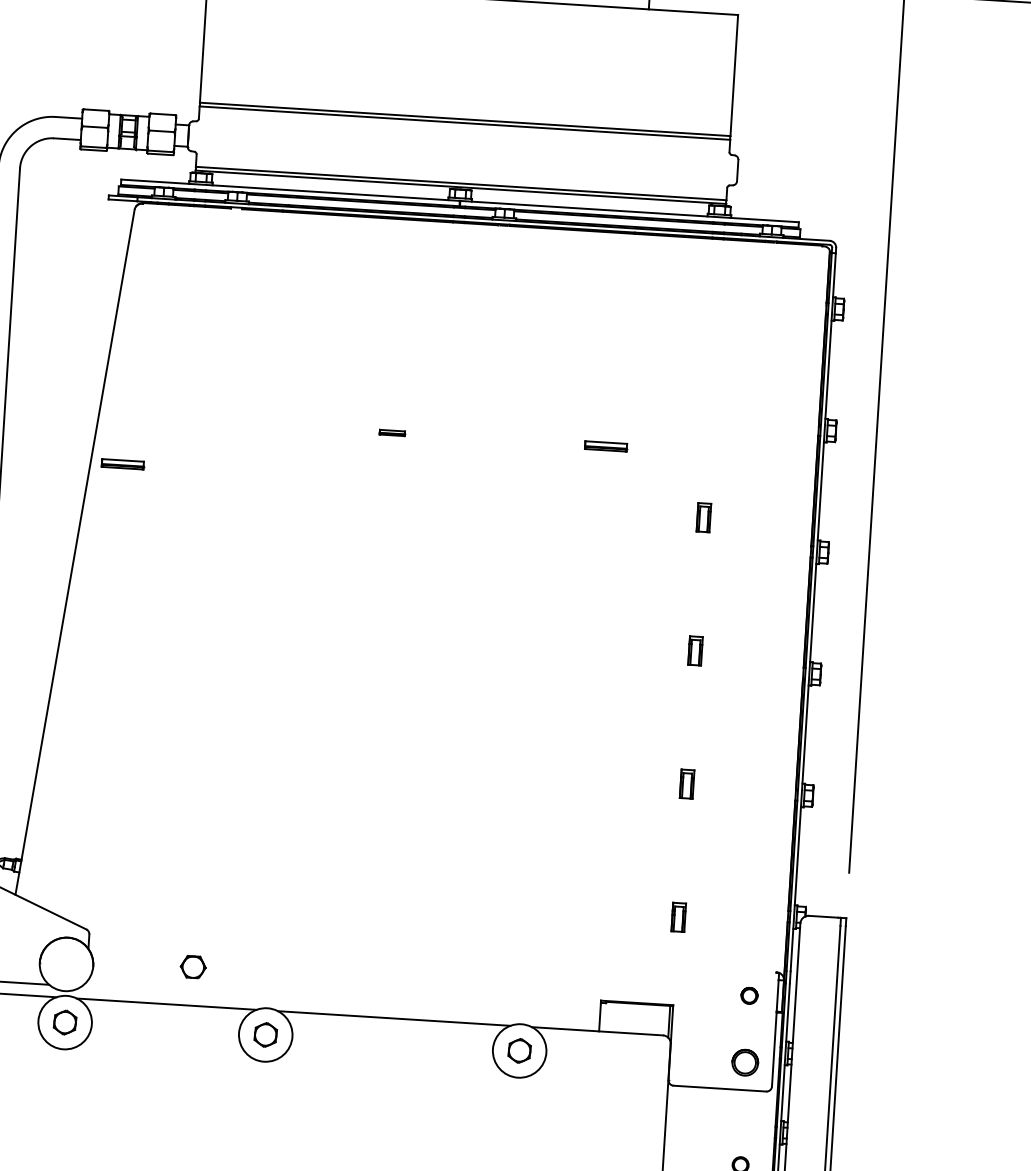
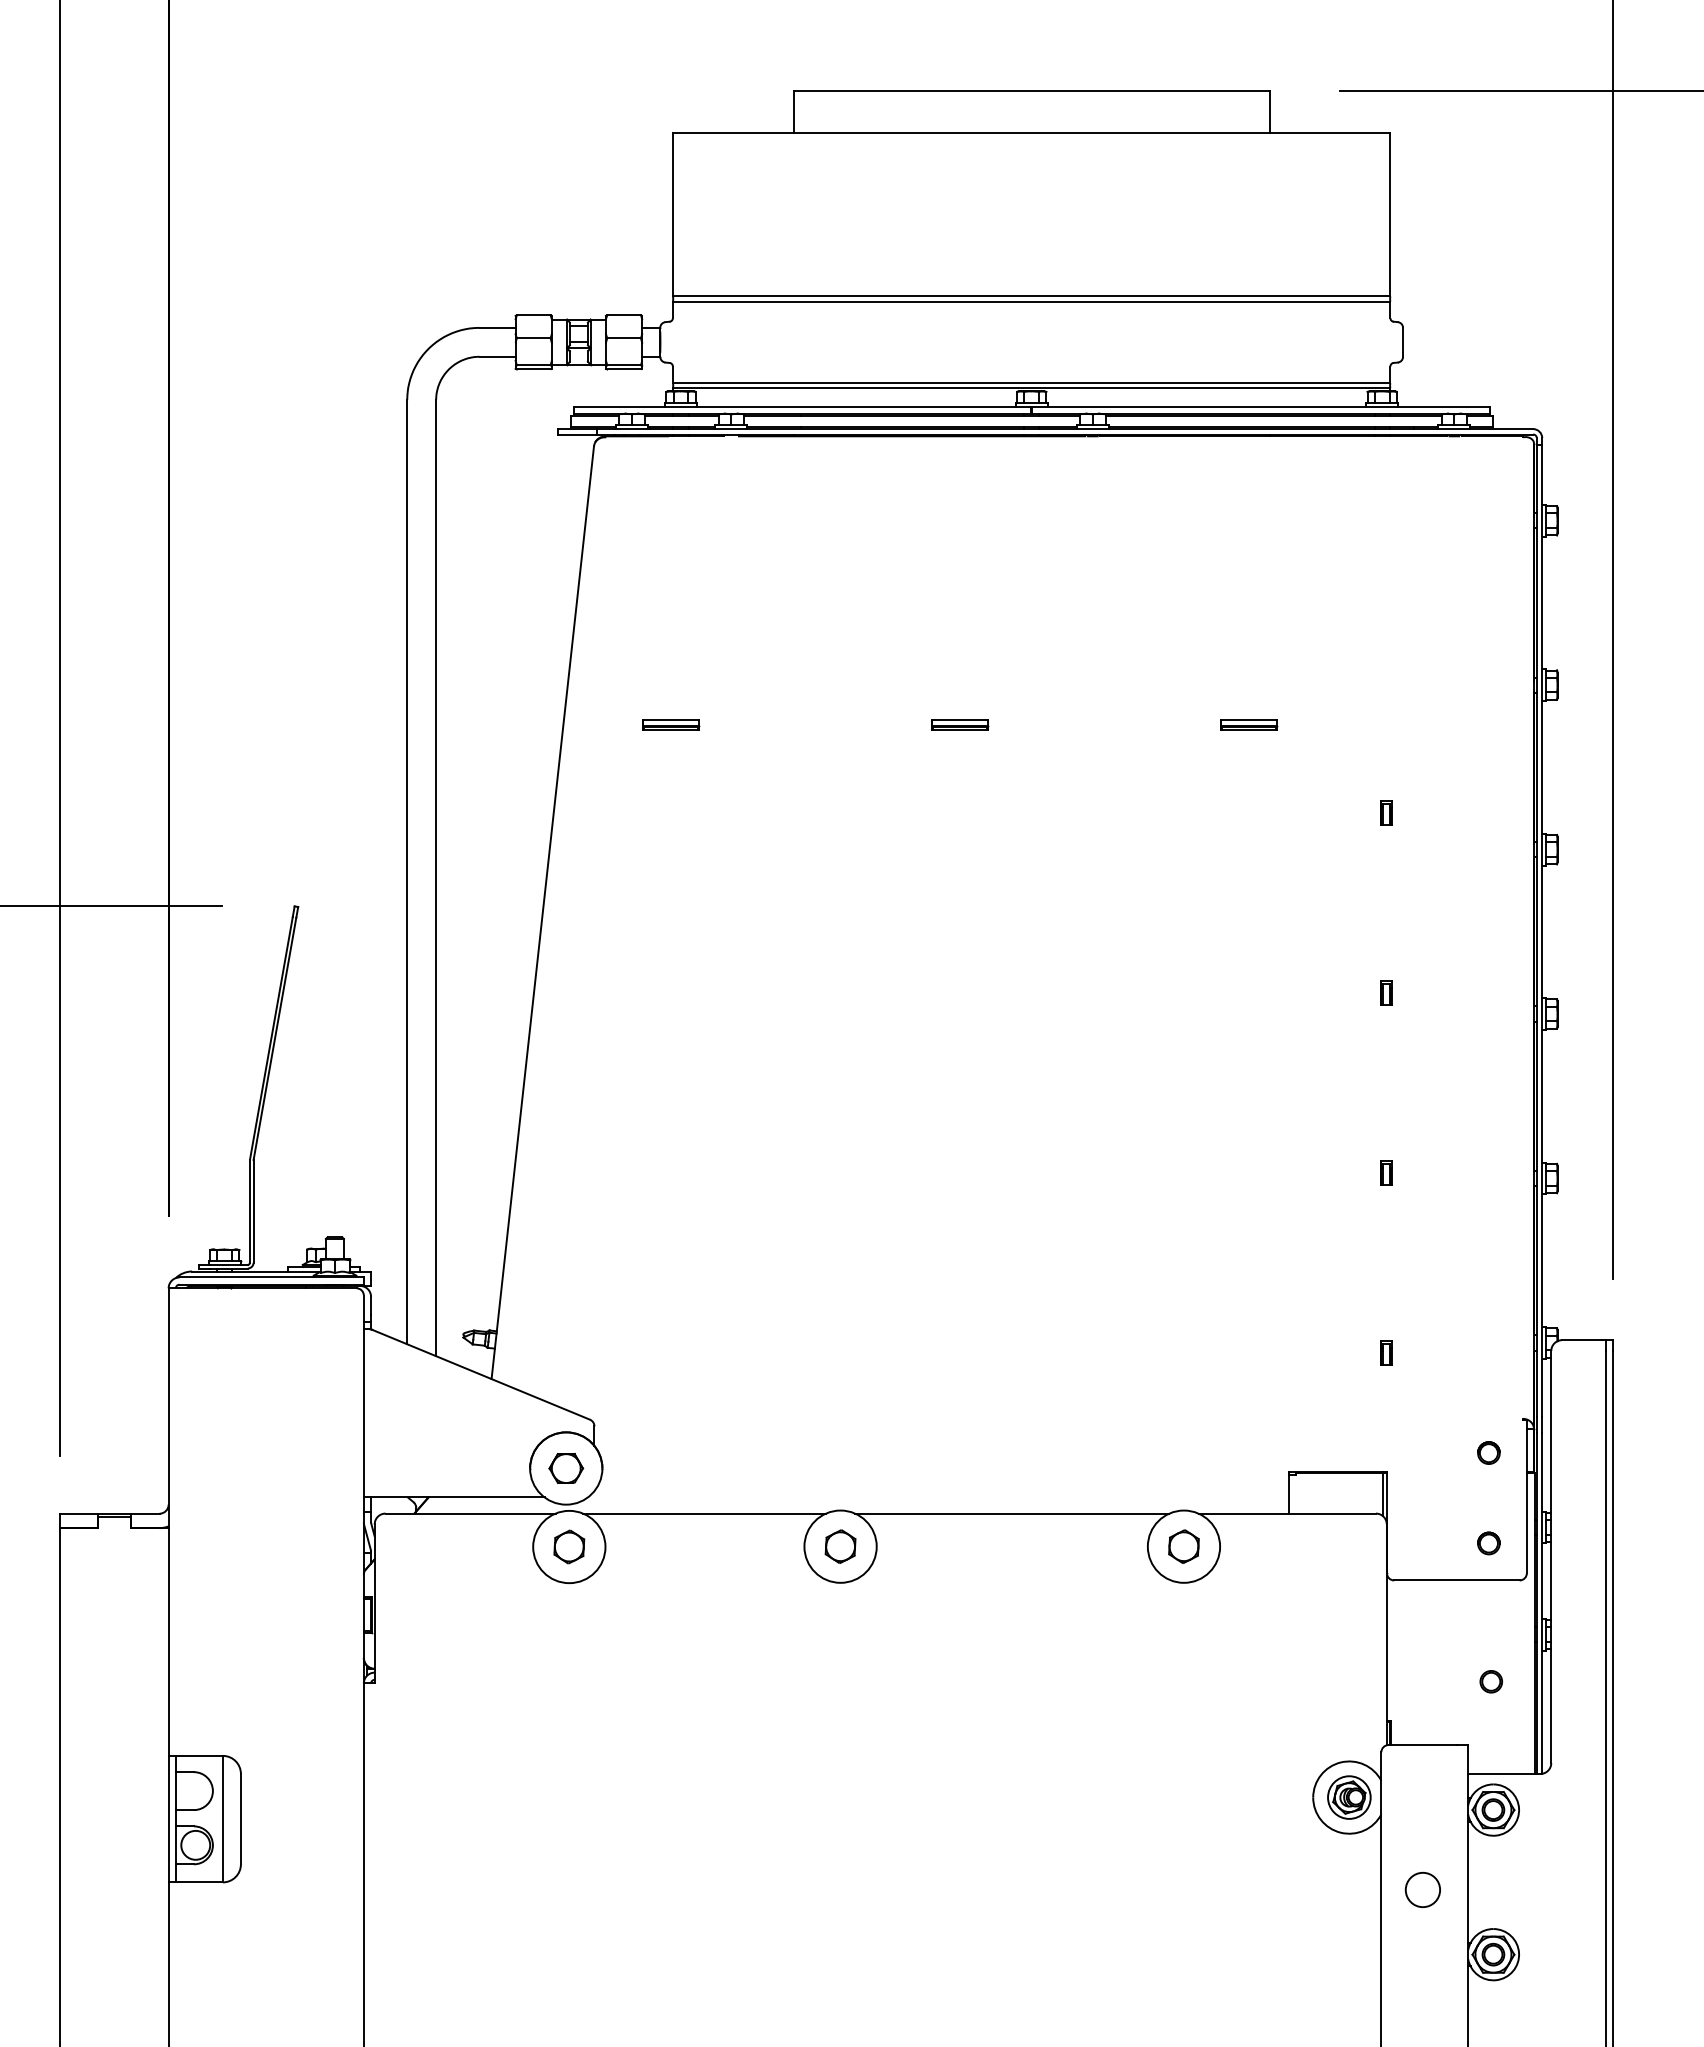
part: (392, 432) -> (960, 724), size x1.67
part: (123, 463) -> (671, 724), moved
part: (703, 517) -> (1386, 812), size x0.62
part: (695, 650) -> (1386, 992), size x0.62
part: (686, 783) -> (1386, 1172), size x0.62
part: (678, 916) -> (1386, 1352), size x0.62
part: (193, 967) -> (566, 1468), moved
part: (744, 1062) -> (1488, 1543), size x0.62

